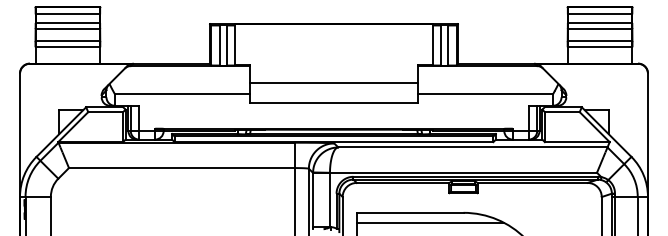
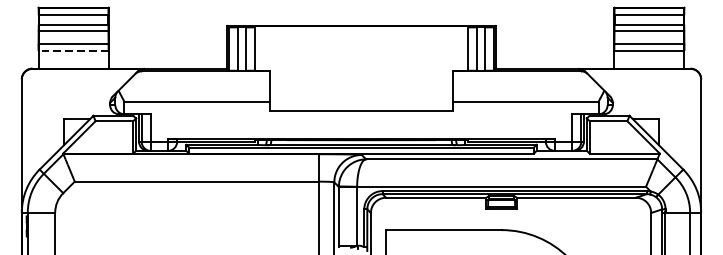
line: (67, 47) -> (73, 51), solid -> dashed
line: (333, 83) -> (360, 90), removed
line: (430, 222) -> (465, 240), removed

